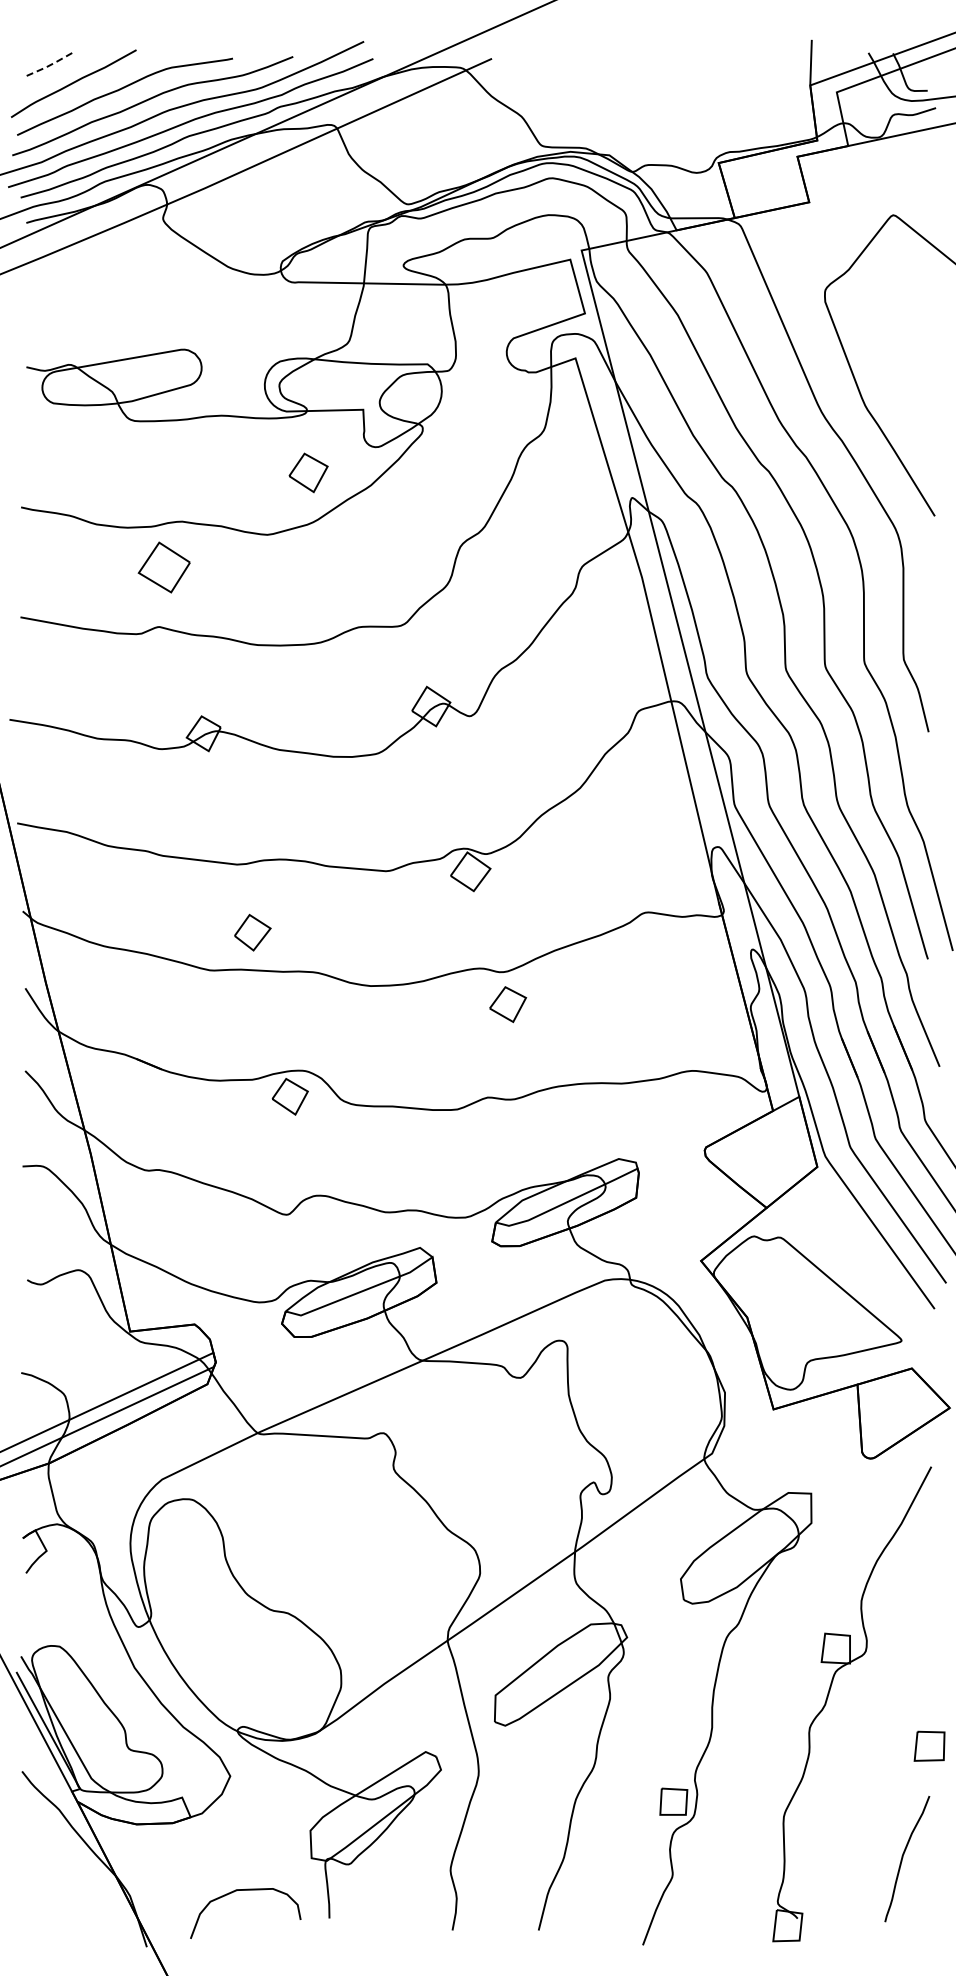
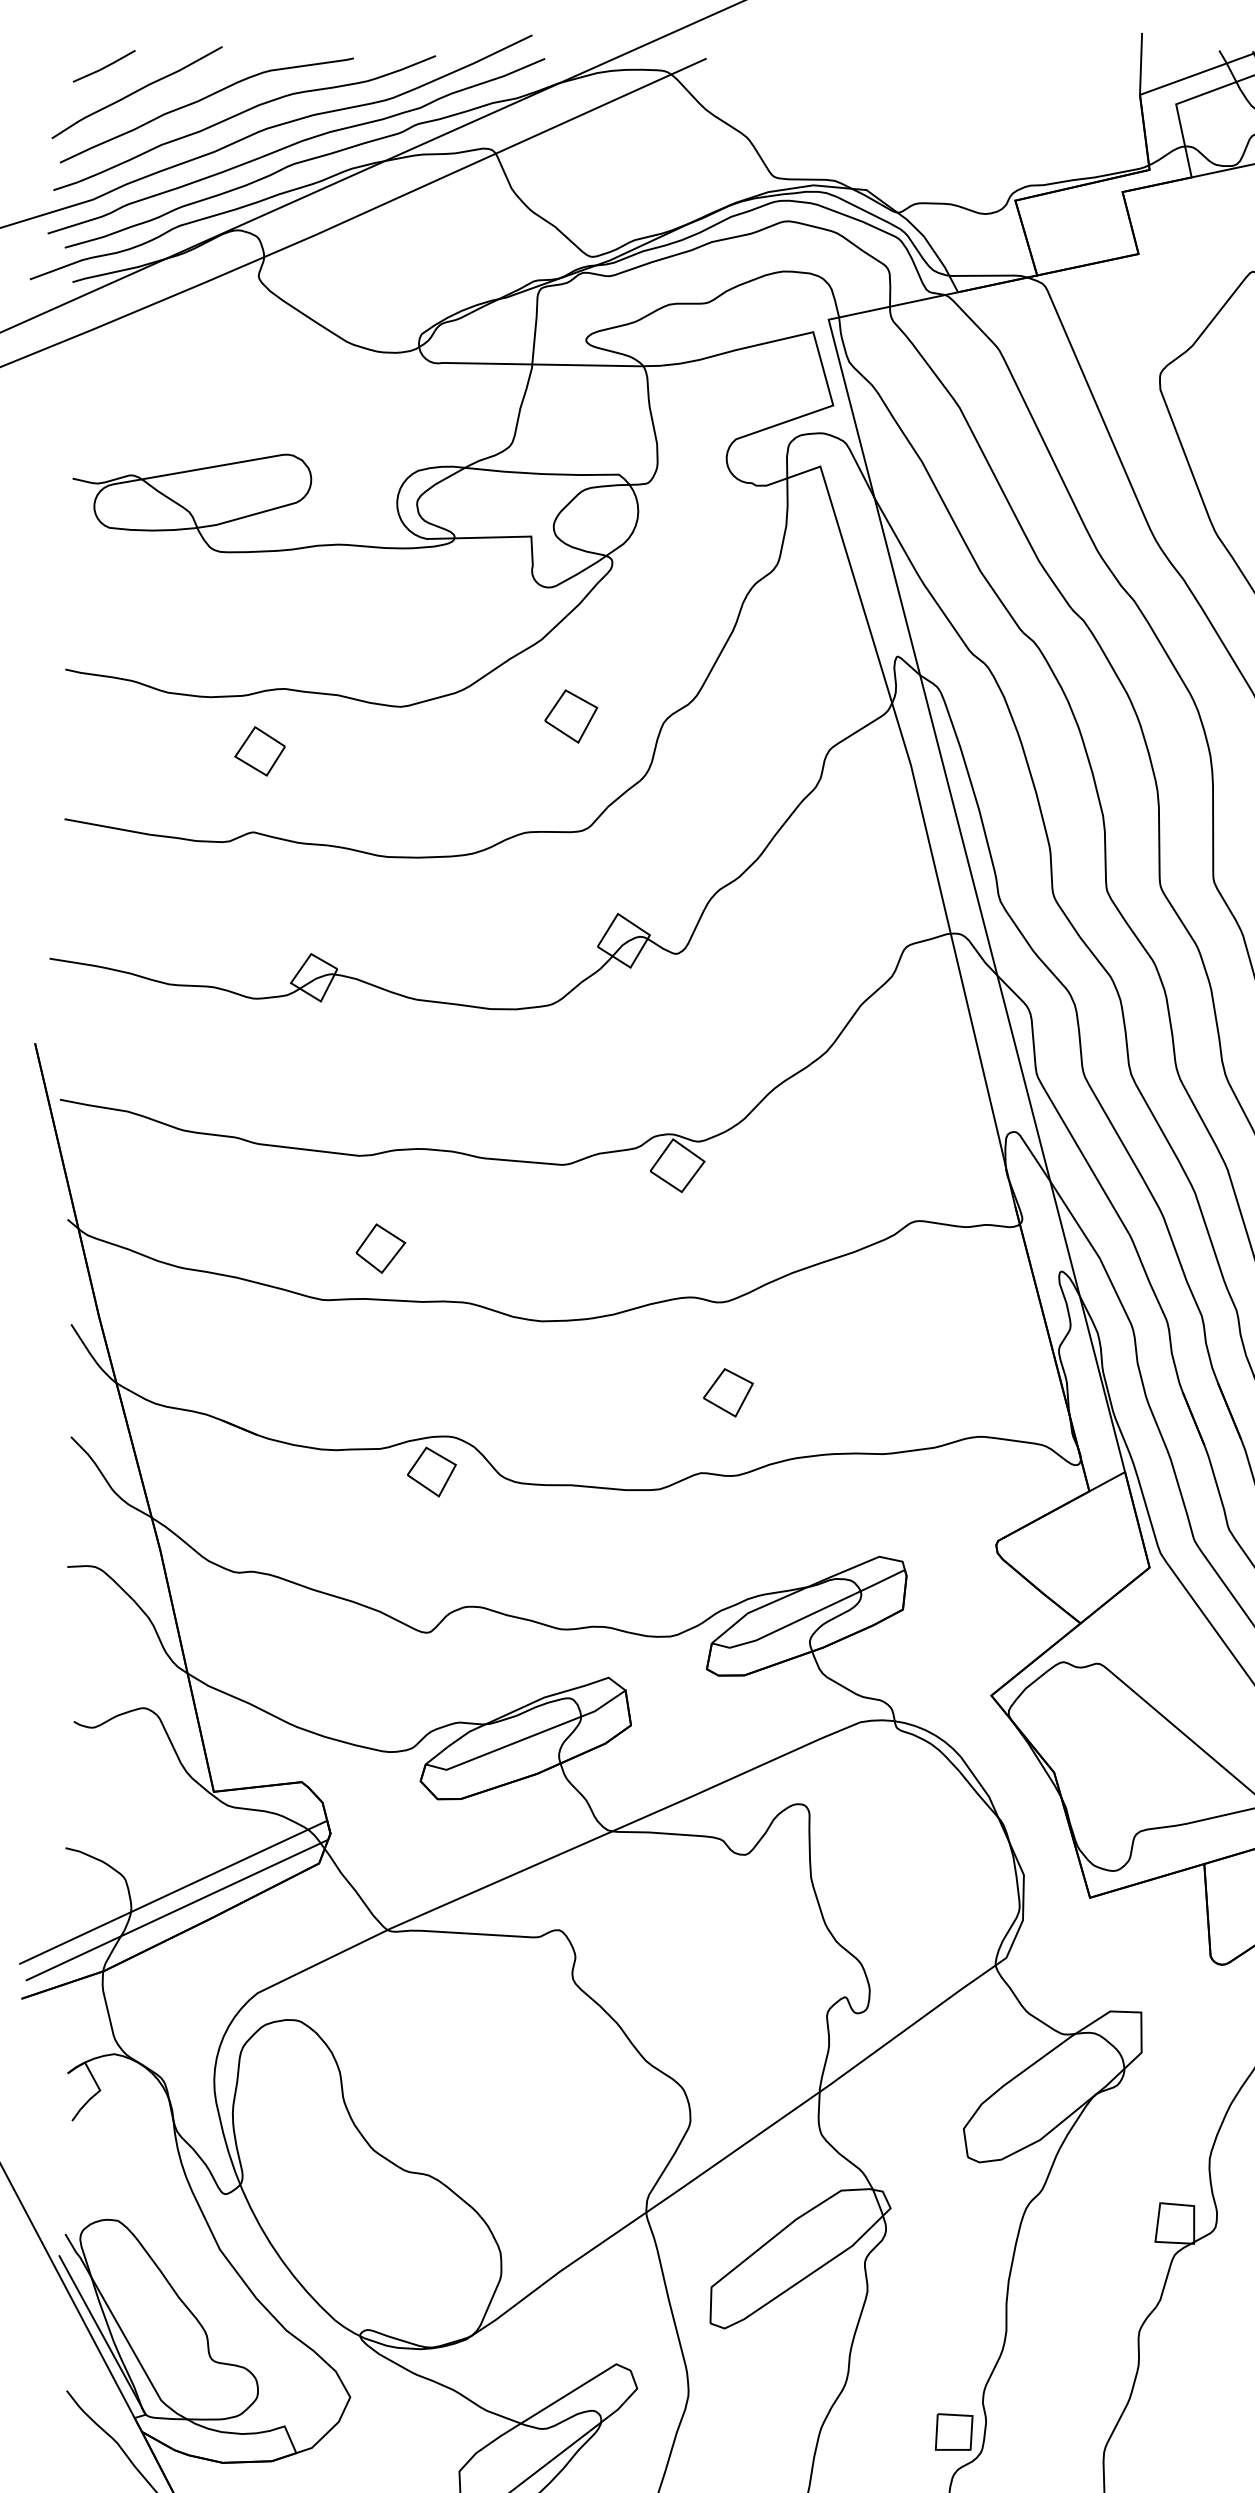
line: (50, 65) -> (105, 67), dashed -> solid
part: (308, 472) -> (571, 715), moved
part: (163, 567) -> (259, 751), size x0.71
part: (508, 1004) -> (729, 1392), moved

